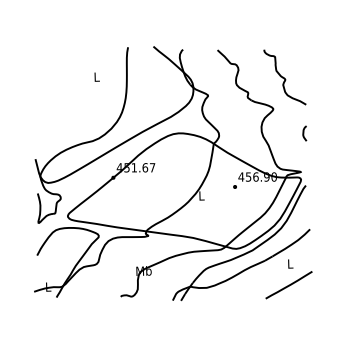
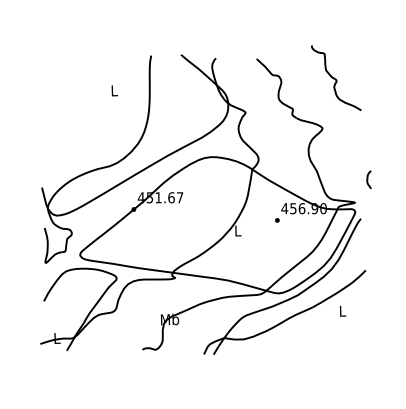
curve: (284, 77) -> (335, 78), moved
curve: (304, 133) -> (368, 179), moved
line: (288, 285) -> (340, 336), removed

